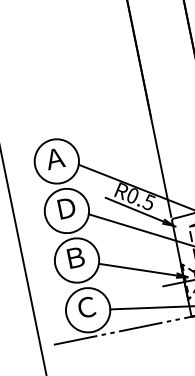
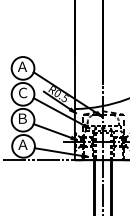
text: (67, 207) -> (23, 92), Ｄ -> Ｃ
text: (85, 307) -> (22, 144), Ｃ -> Ａ

